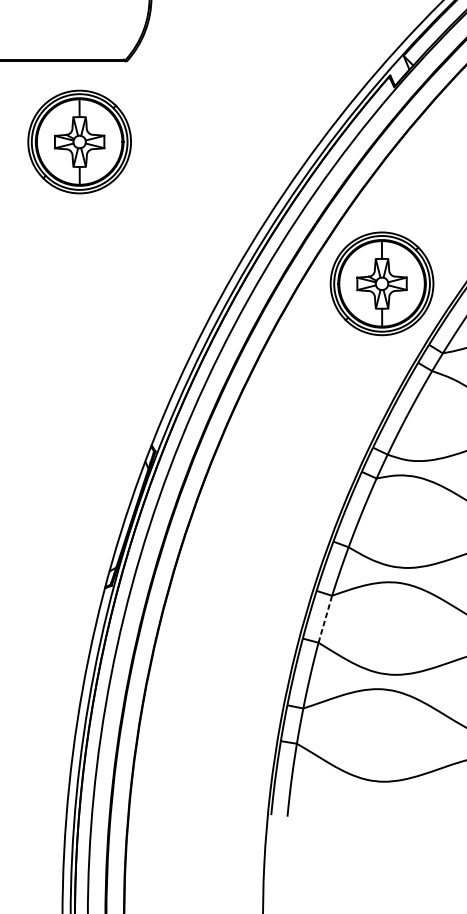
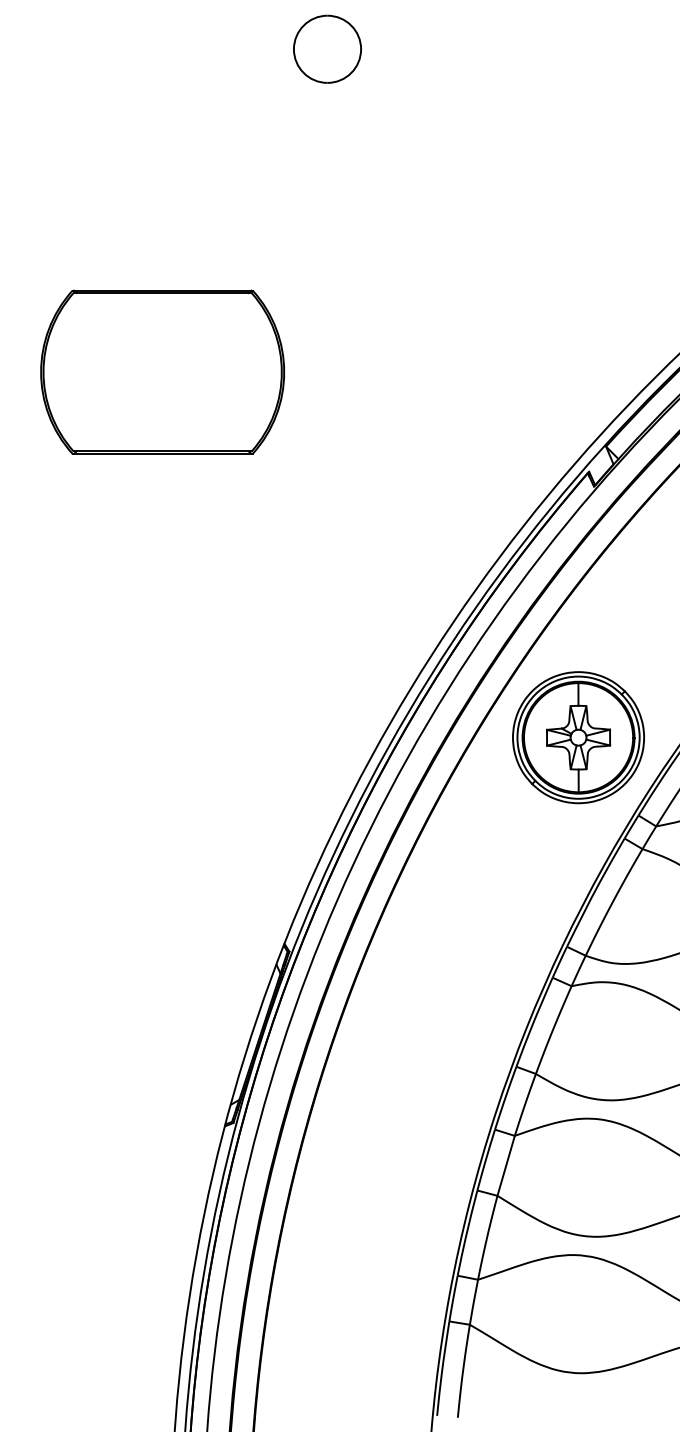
part: (79, 141) -> (192, 556), removed
line: (325, 618) -> (506, 1165), dashed -> solid

